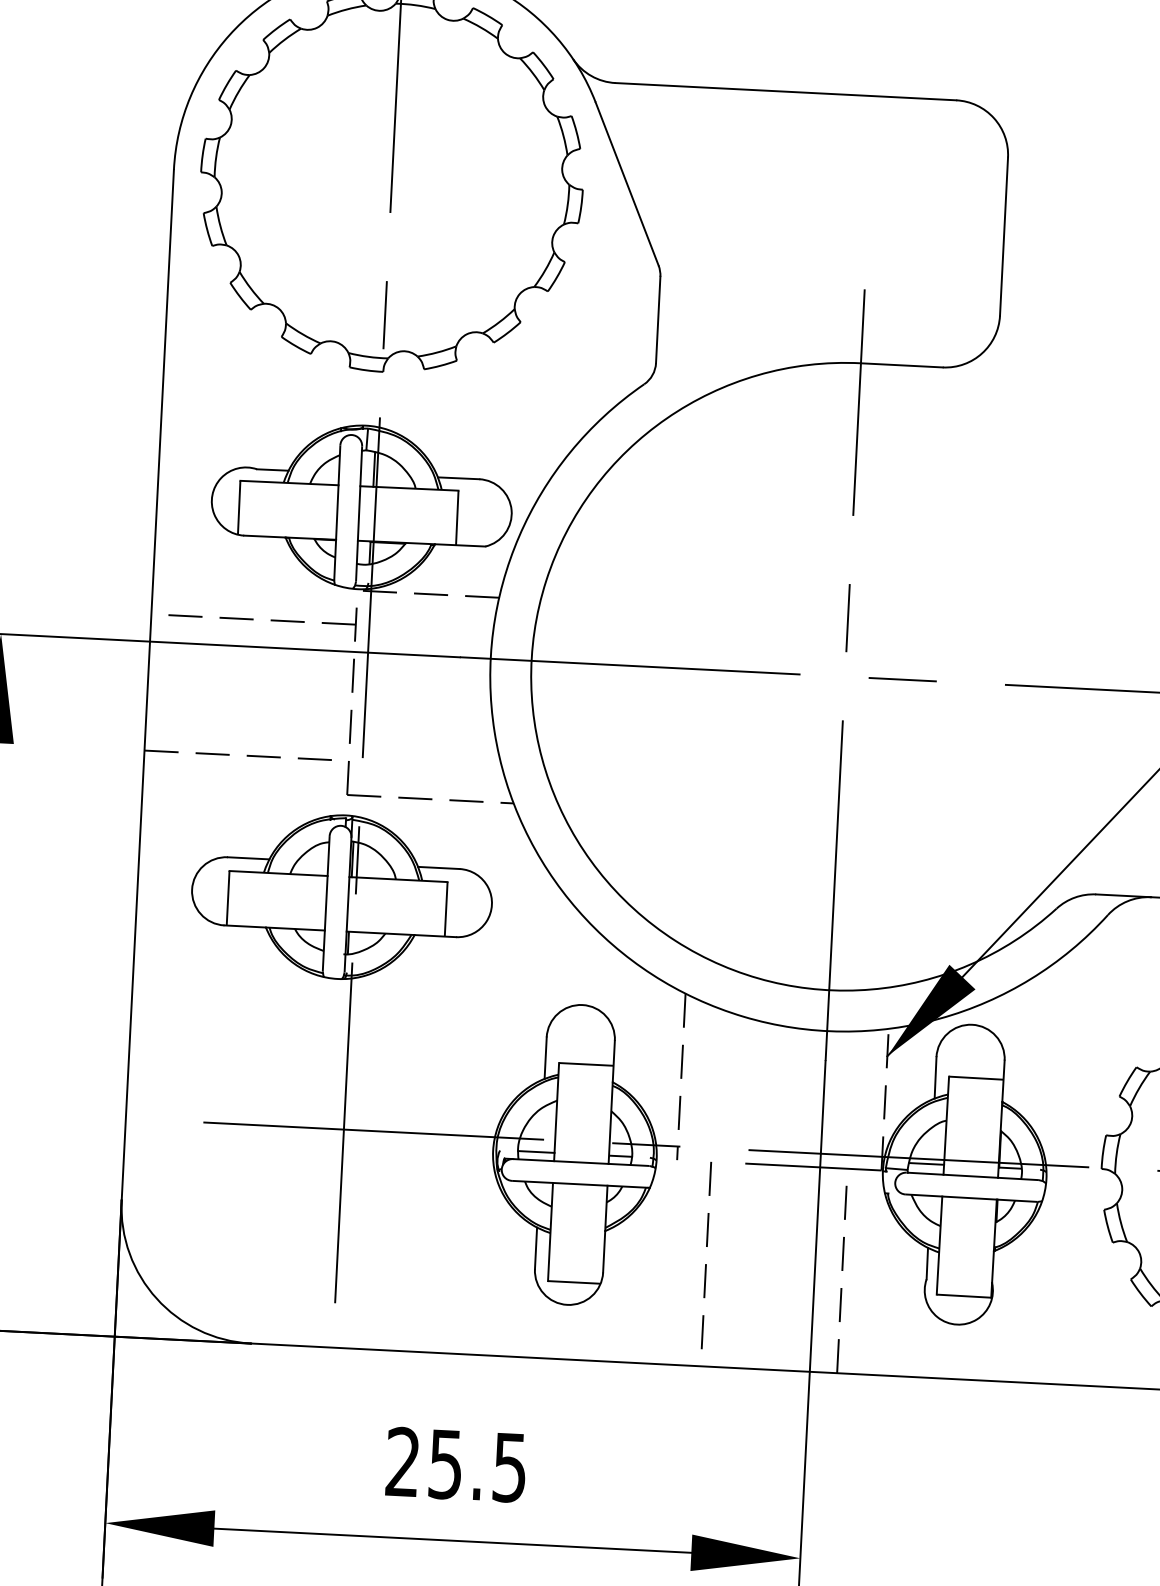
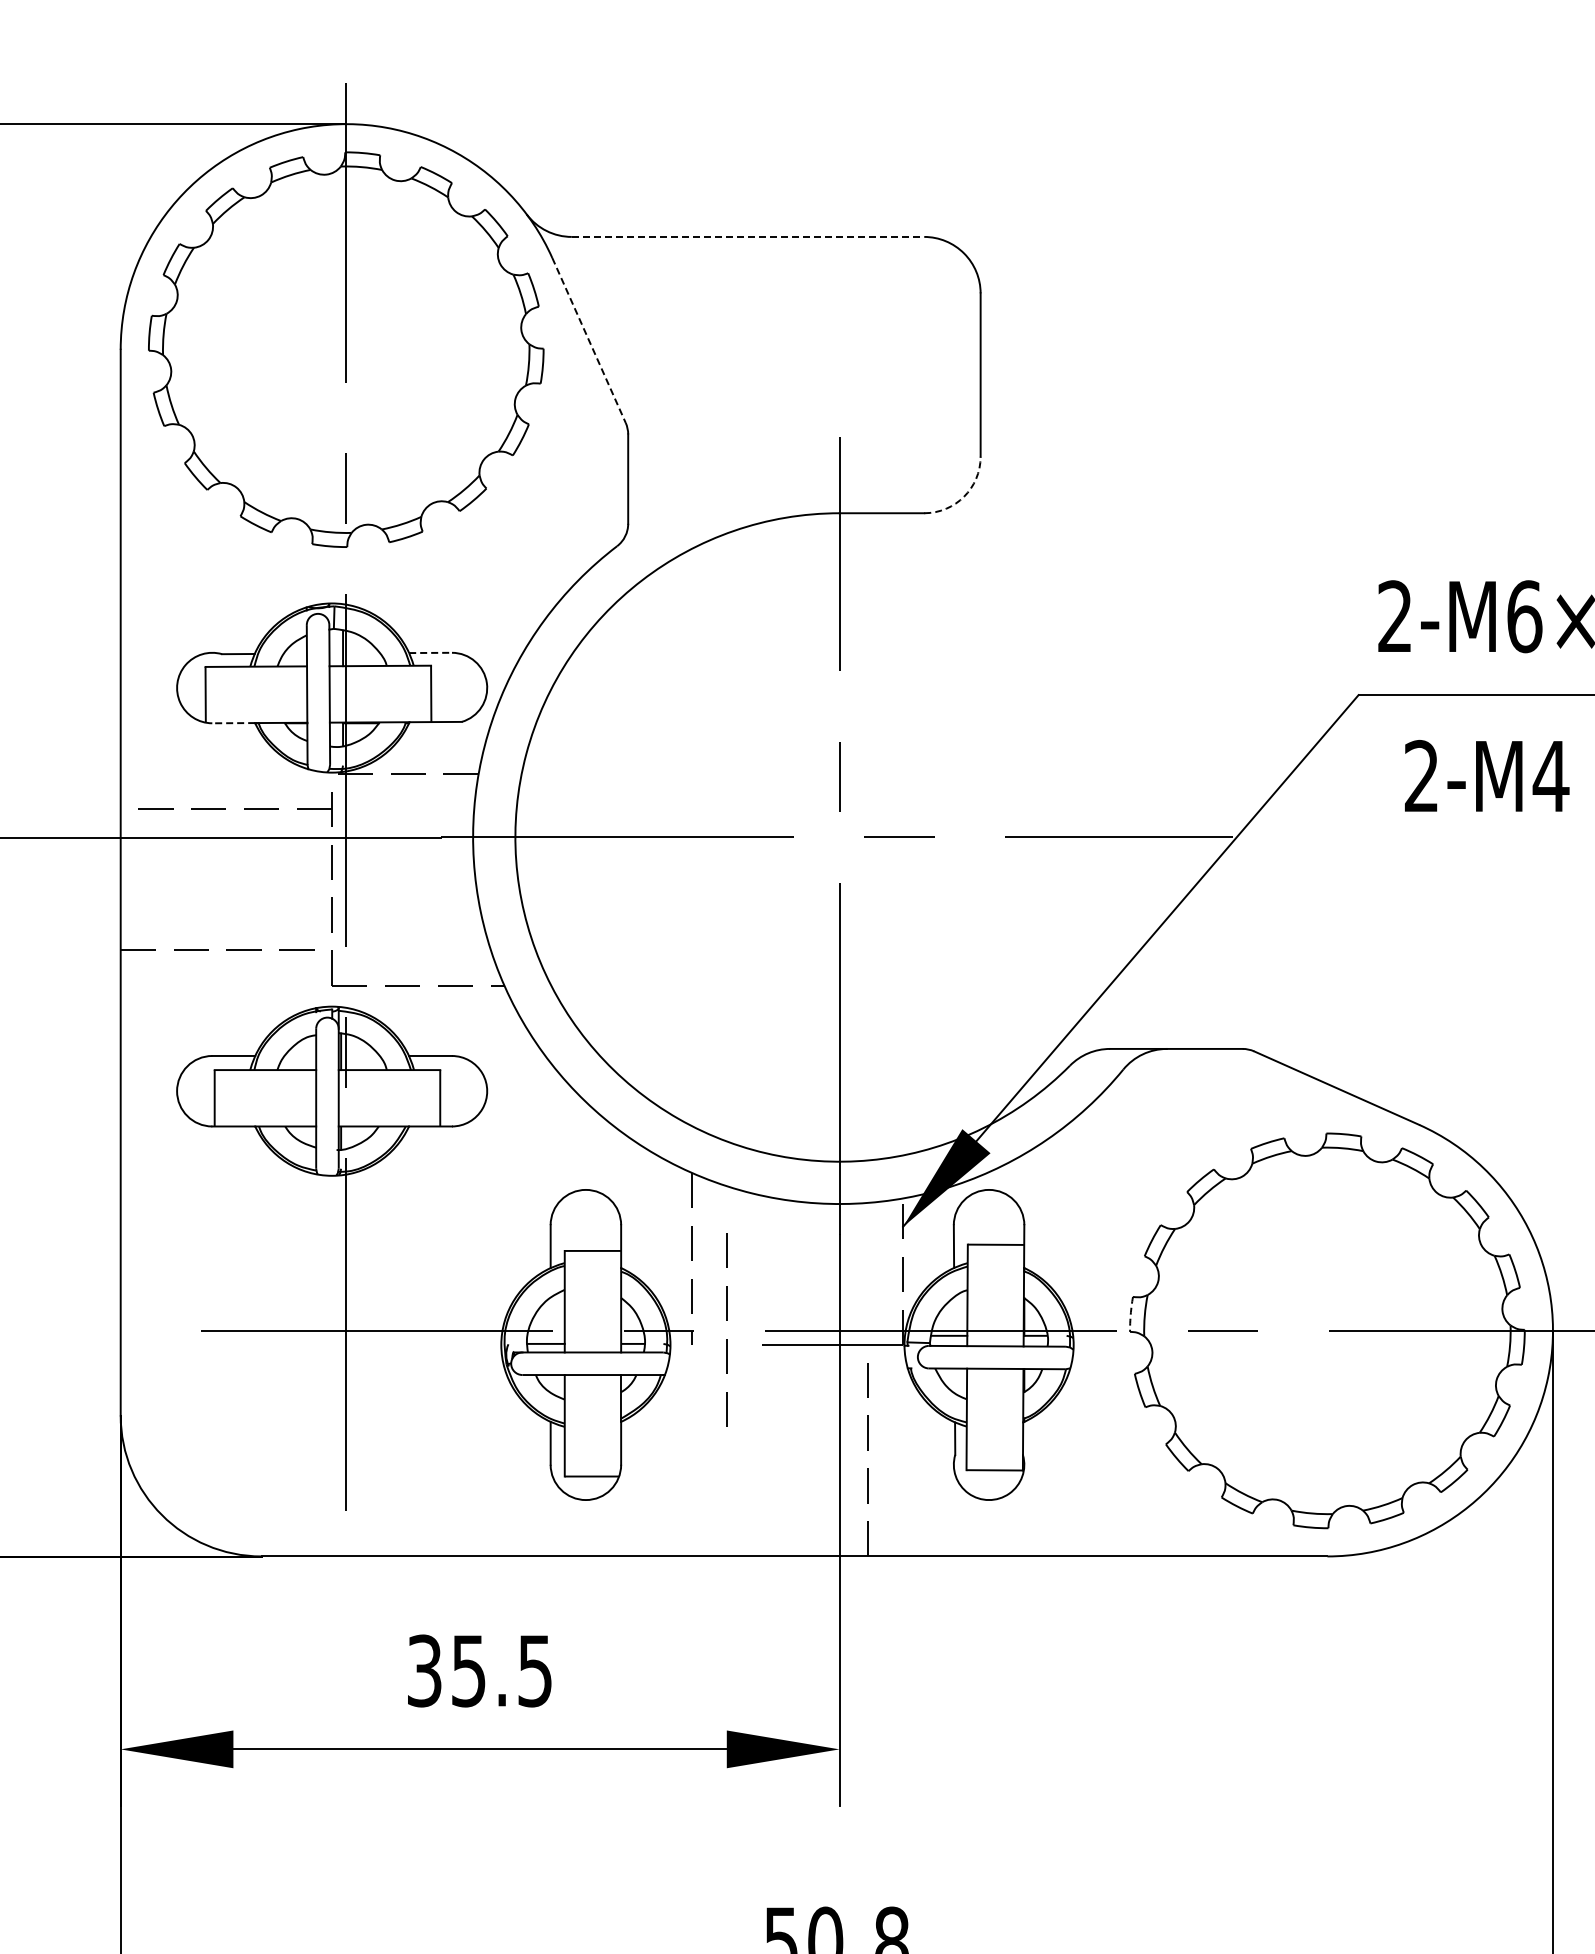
line: (786, 91) -> (748, 236), solid -> dashed
line: (627, 184) -> (589, 340), solid -> dashed
arc: (982, 353) -> (964, 496), solid -> dashed
line: (459, 477) -> (431, 652), solid -> dashed
line: (264, 536) -> (233, 723), solid -> dashed
arc: (1102, 1152) -> (1130, 1314), solid -> dashed
line: (706, 1246) -> (726, 1320), moved
text: (402, 1461) -> (424, 1670), 25.5 -> 35.5

